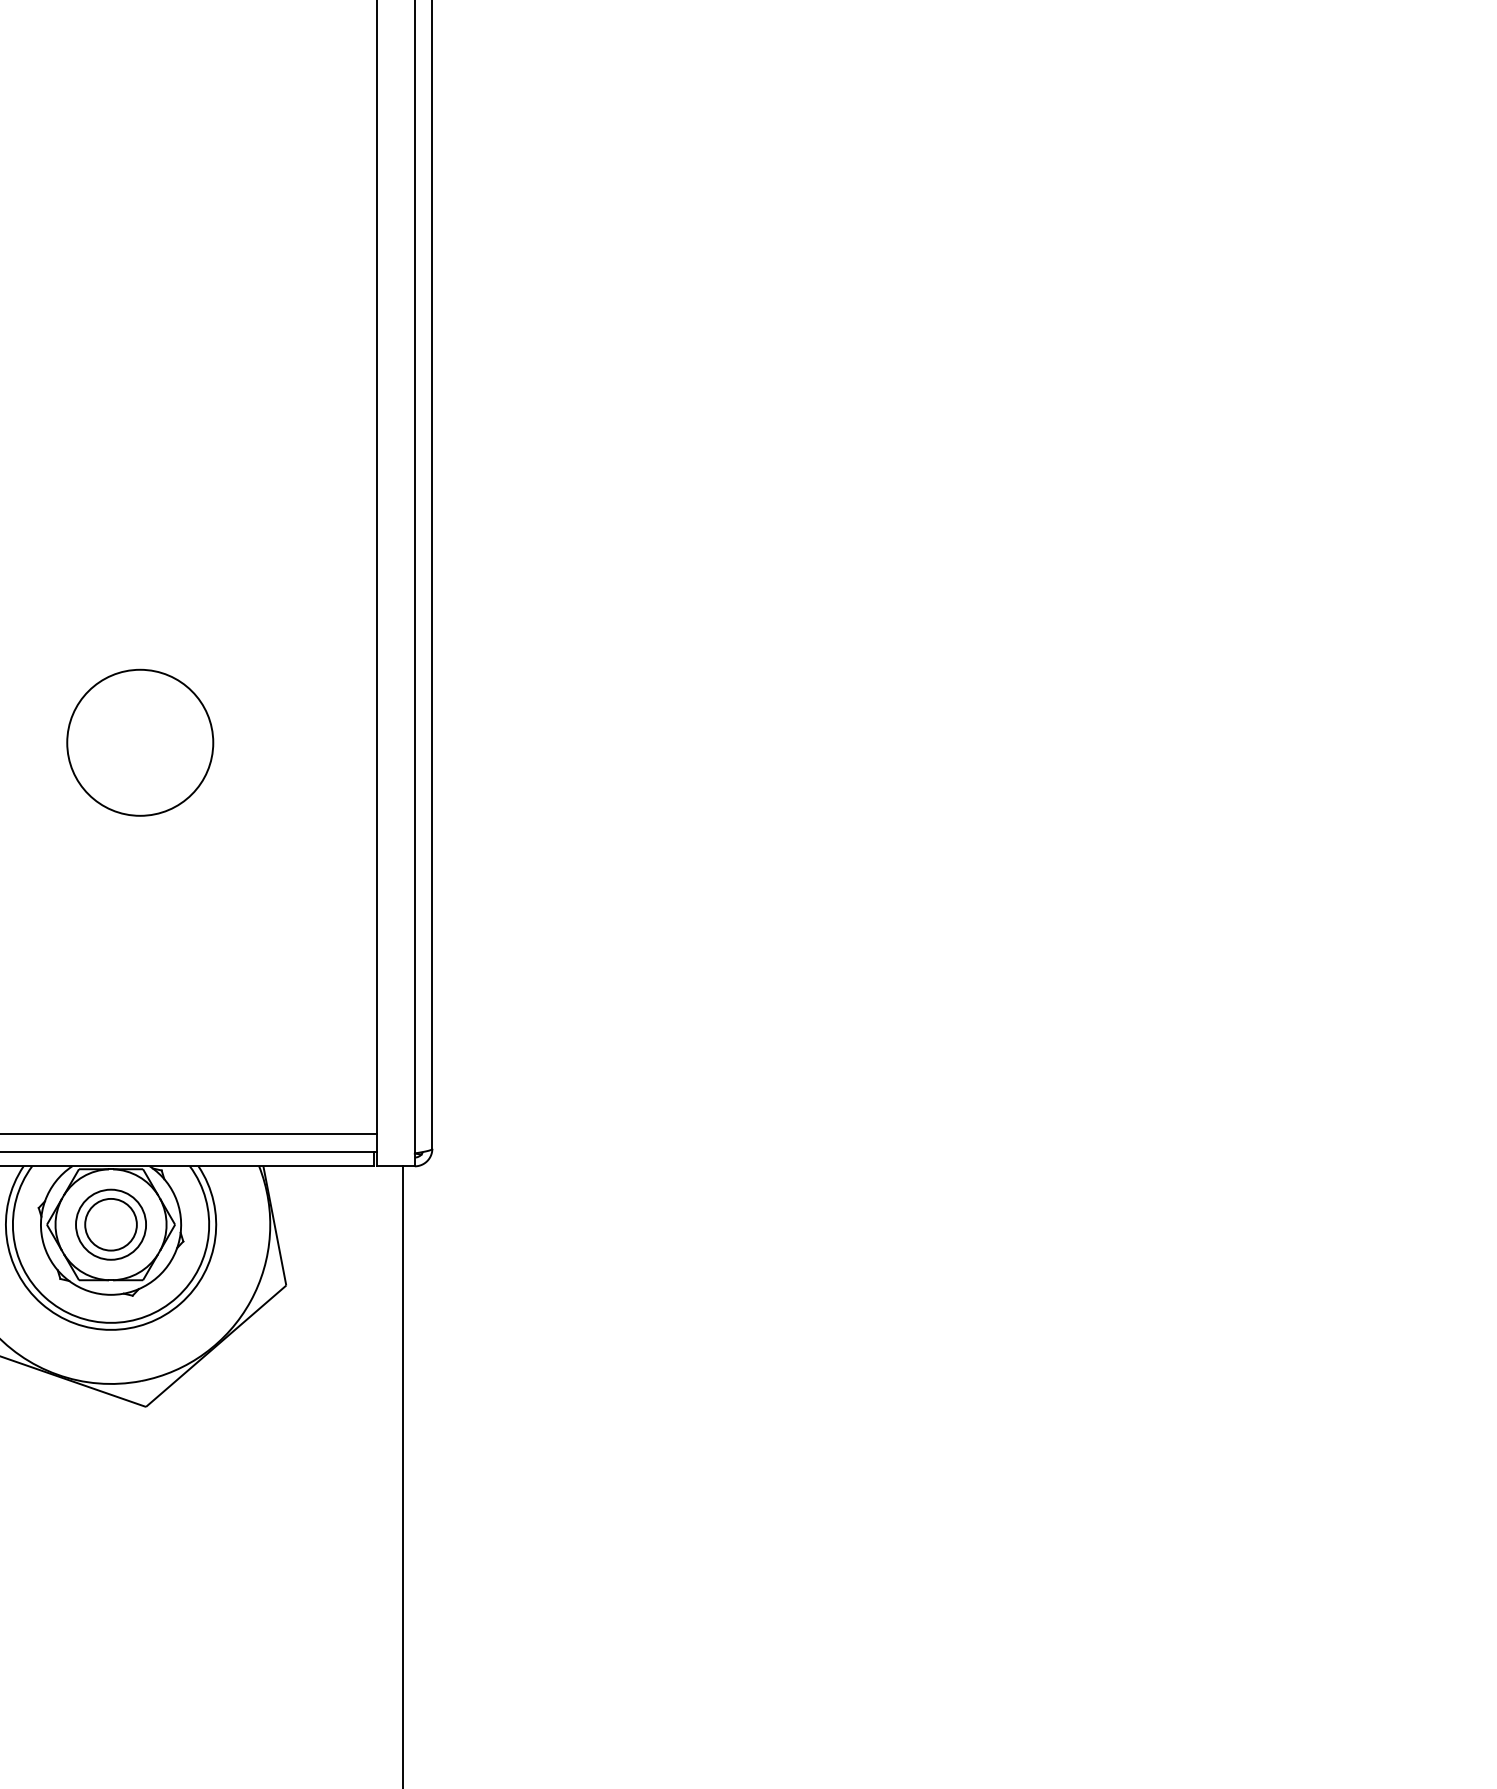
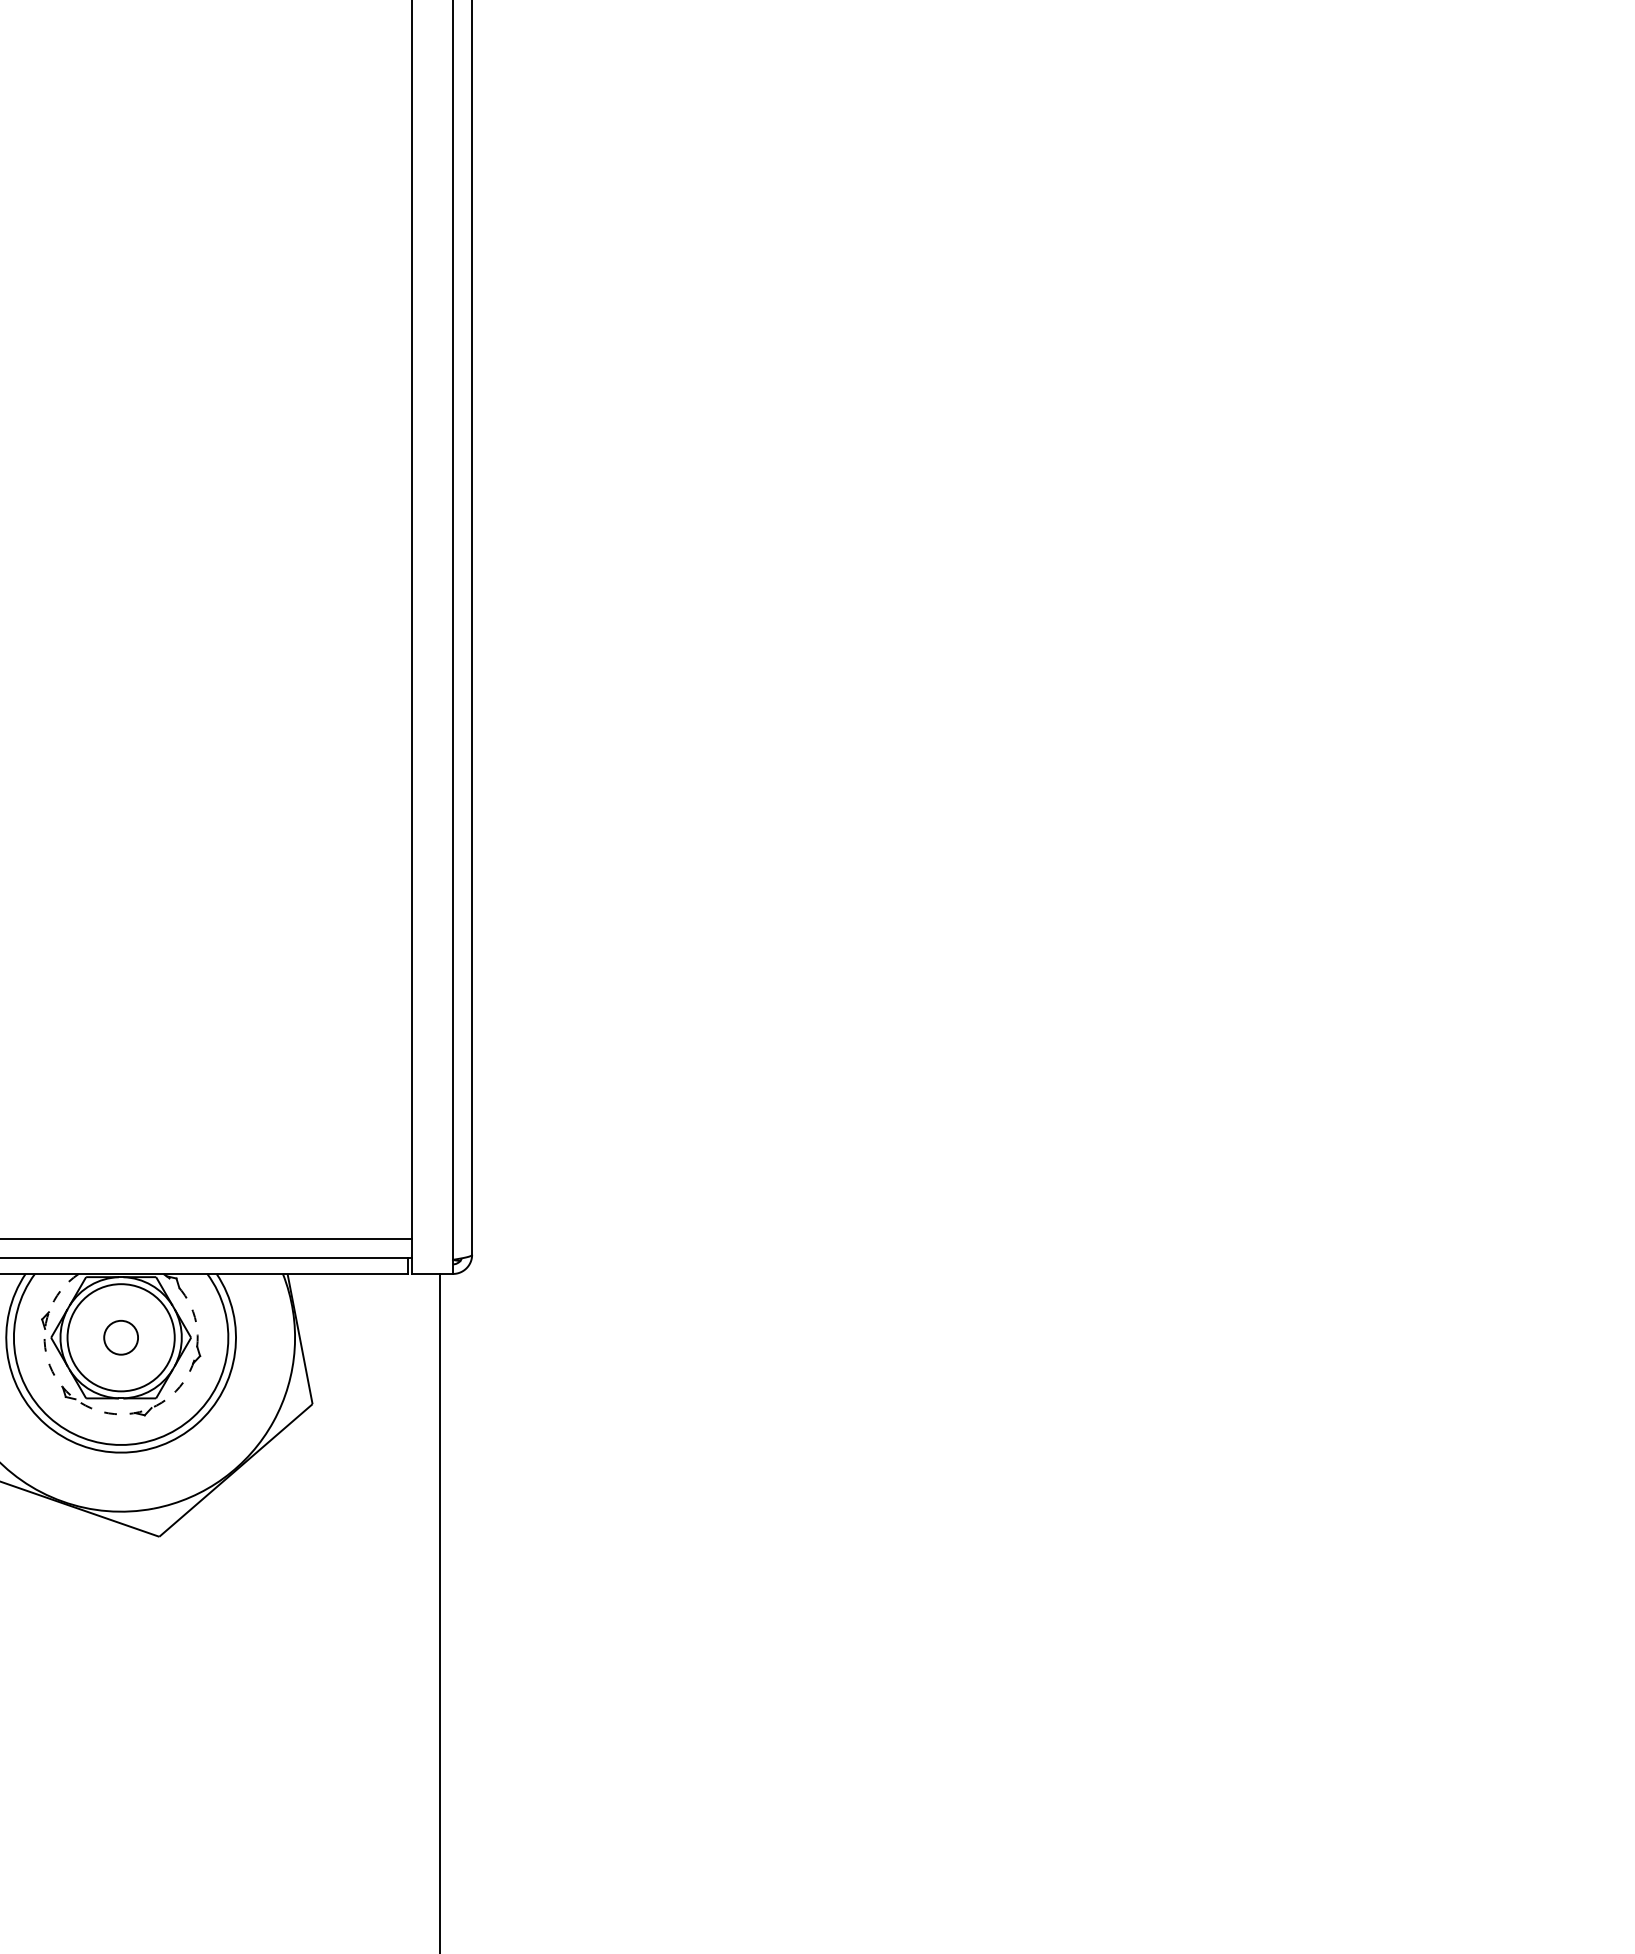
circle: (139, 742) -> (152, 810), removed
circle: (110, 1224) -> (120, 1337), size x0.6
circle: (110, 1224) -> (120, 1337), size x1.4
arc: (111, 1294) -> (121, 1414), solid -> dashed

